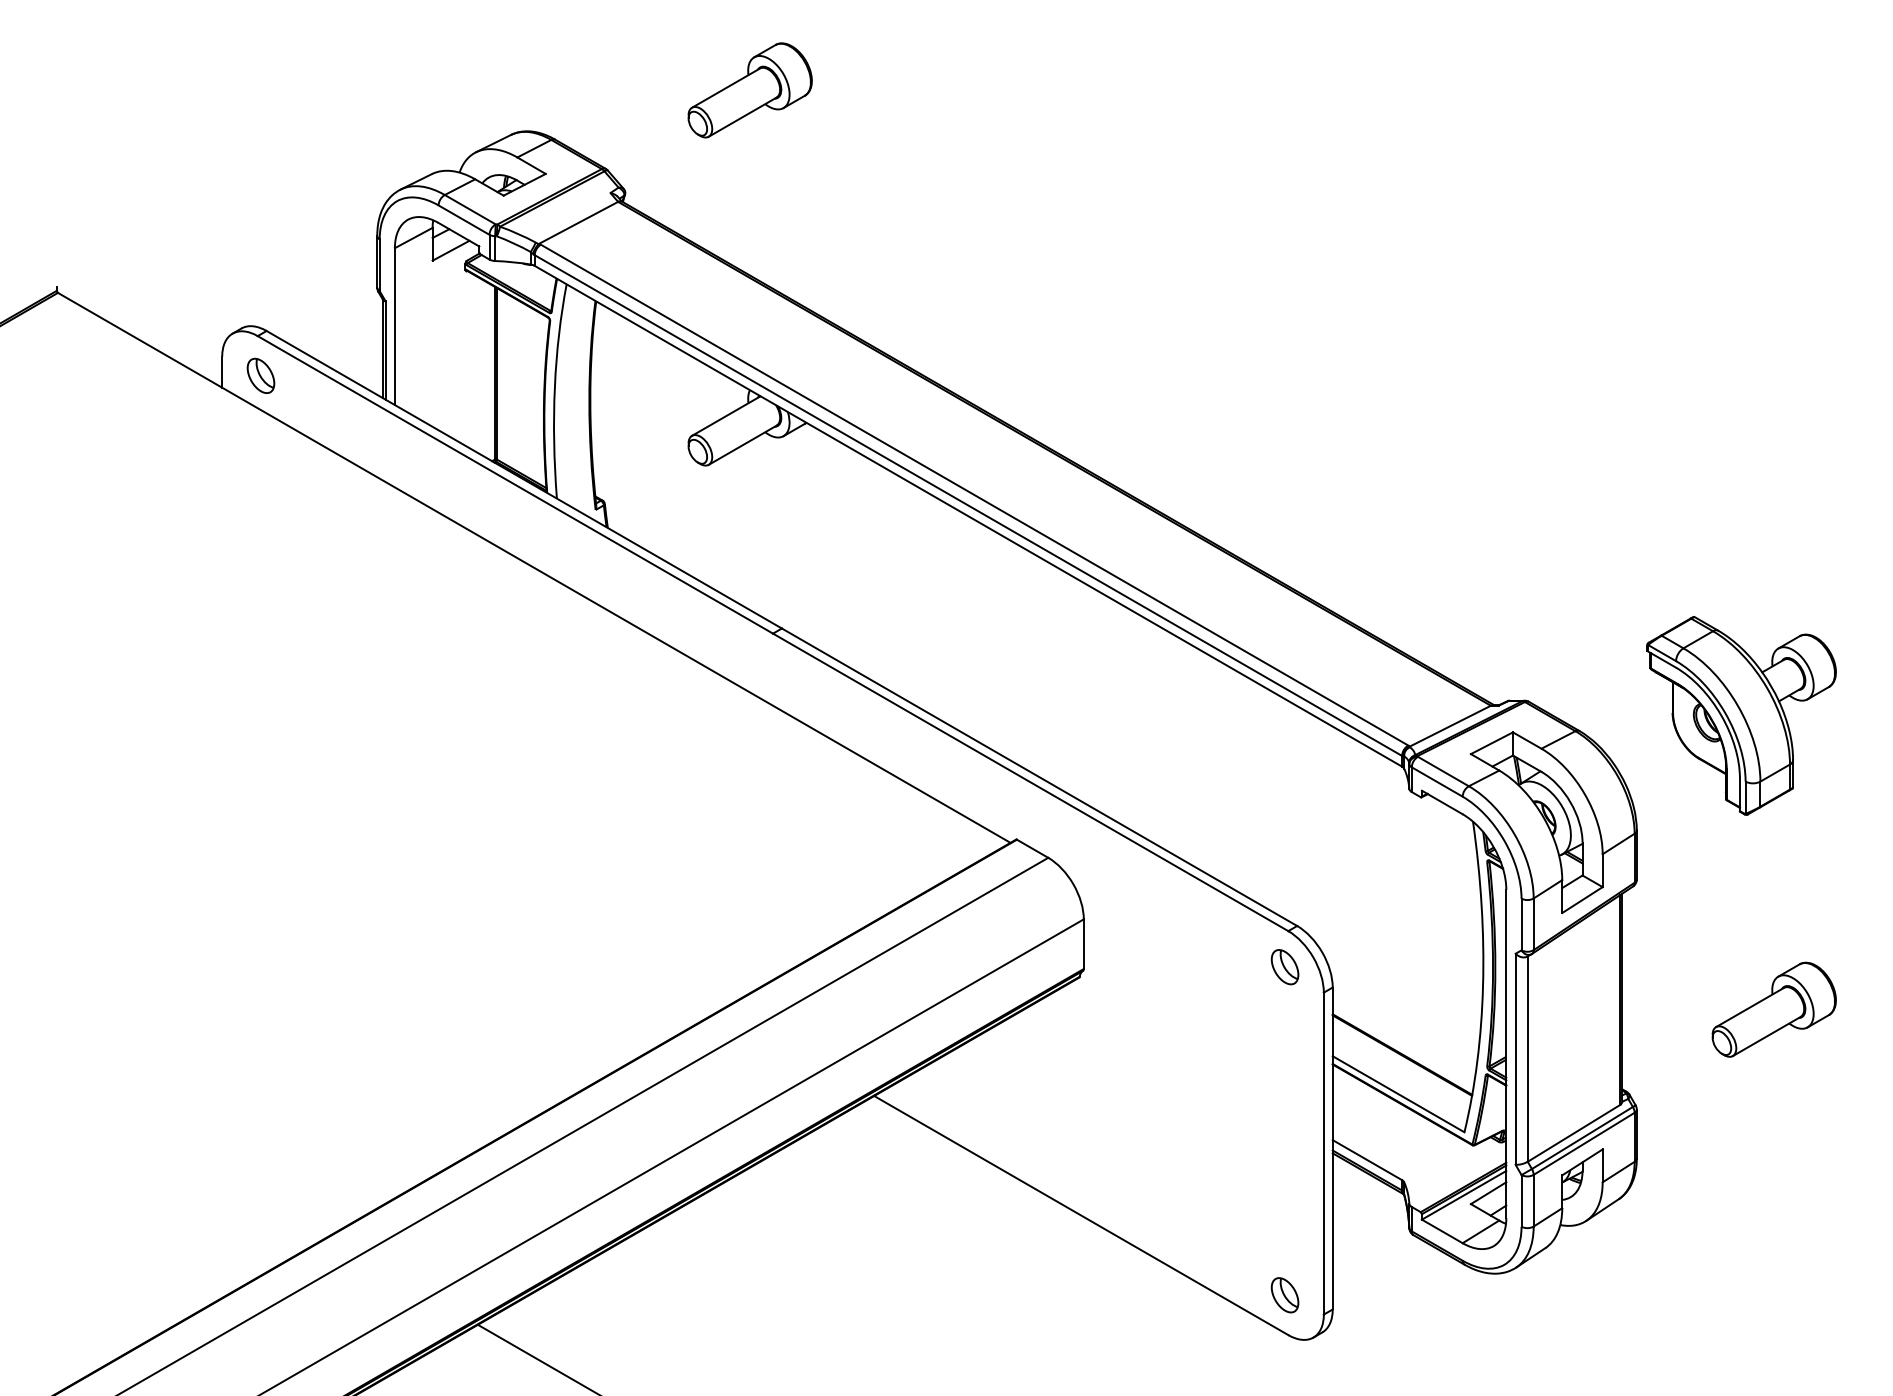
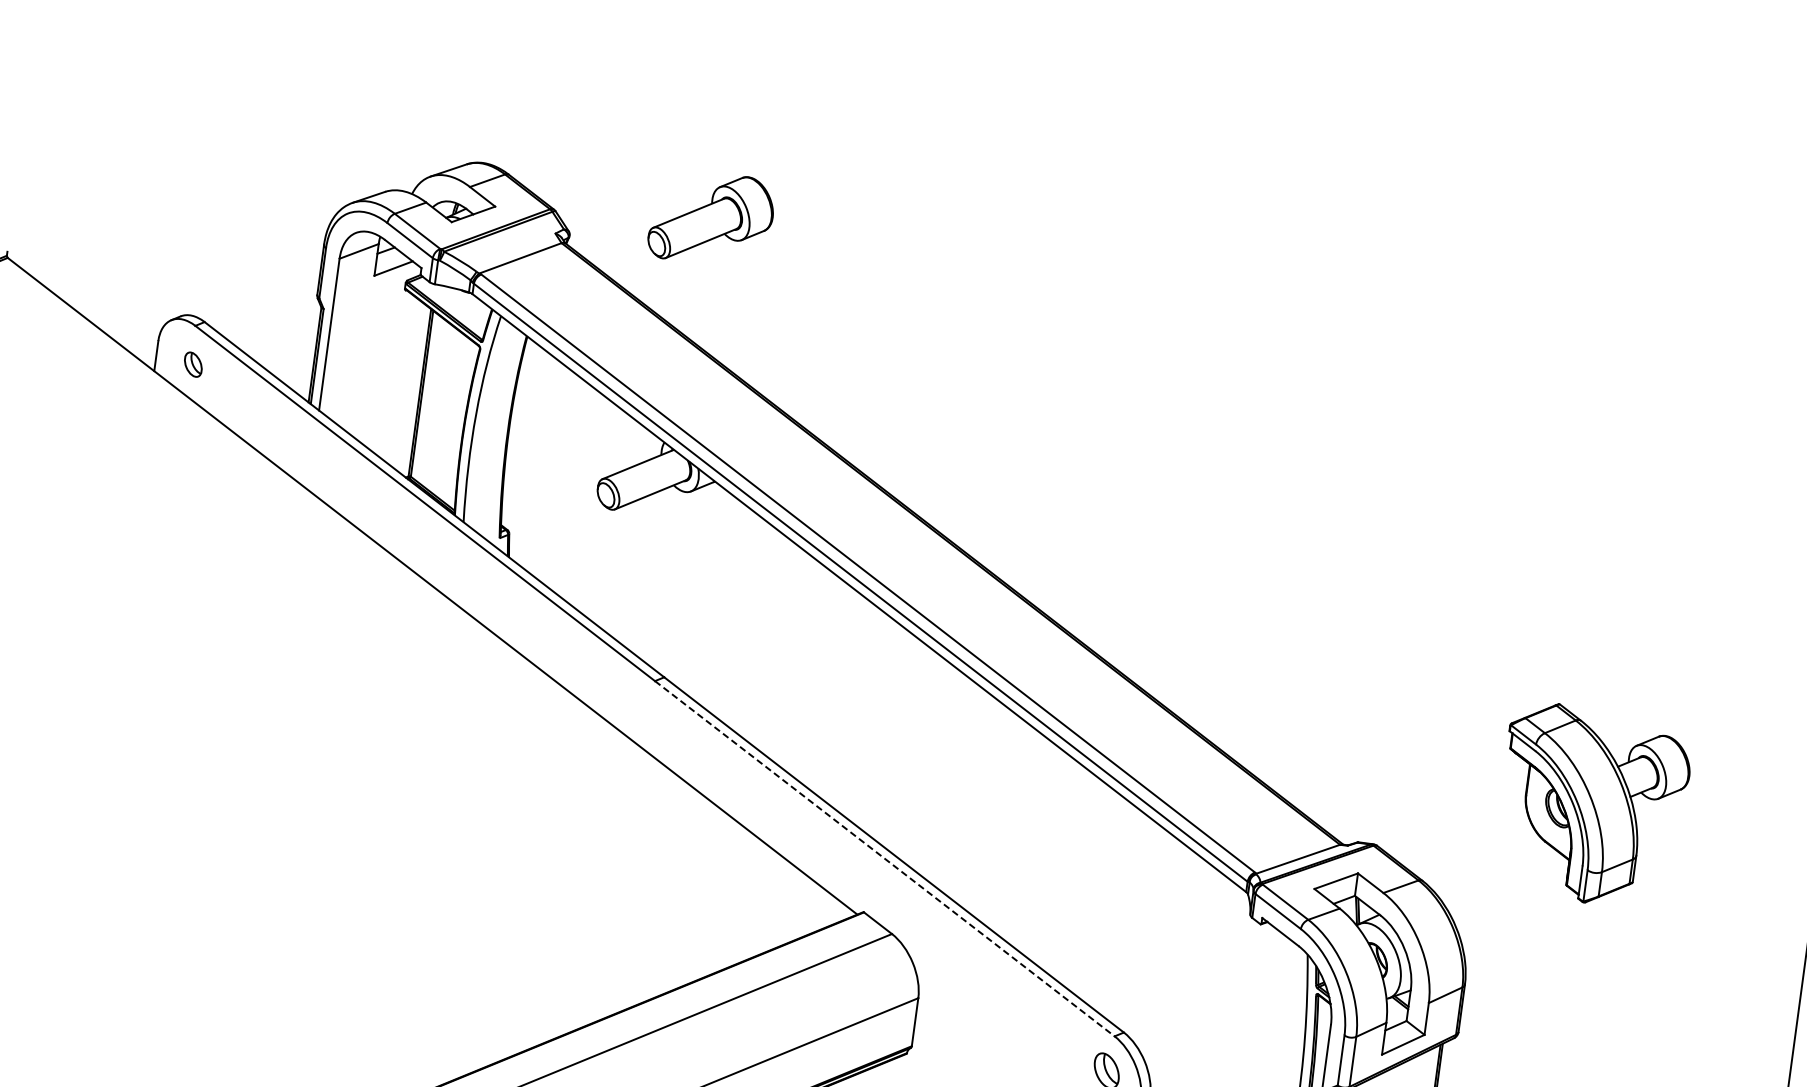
part: (749, 90) -> (711, 218), moved
part: (260, 375) -> (192, 364), size x0.7
part: (1741, 715) -> (1592, 805), moved
line: (1030, 782) -> (884, 858), solid -> dashed

